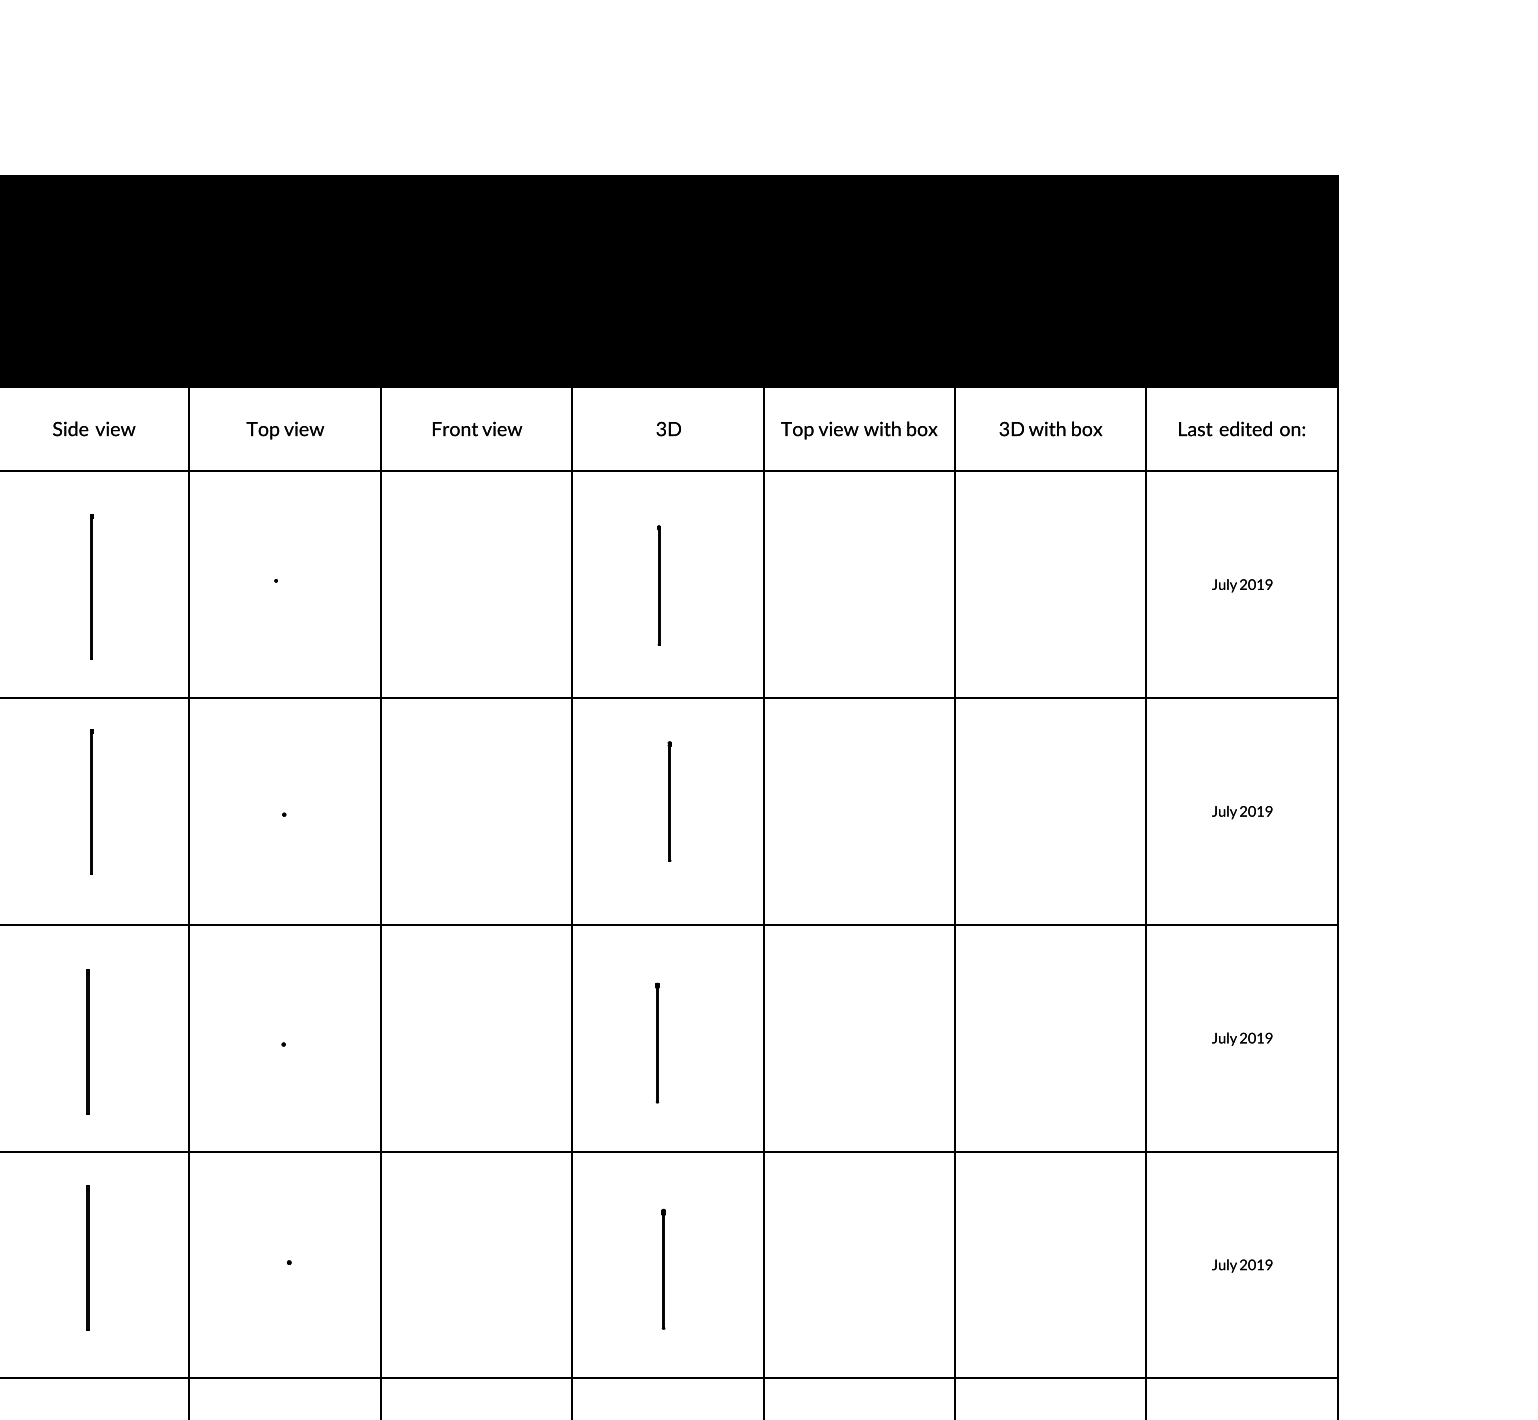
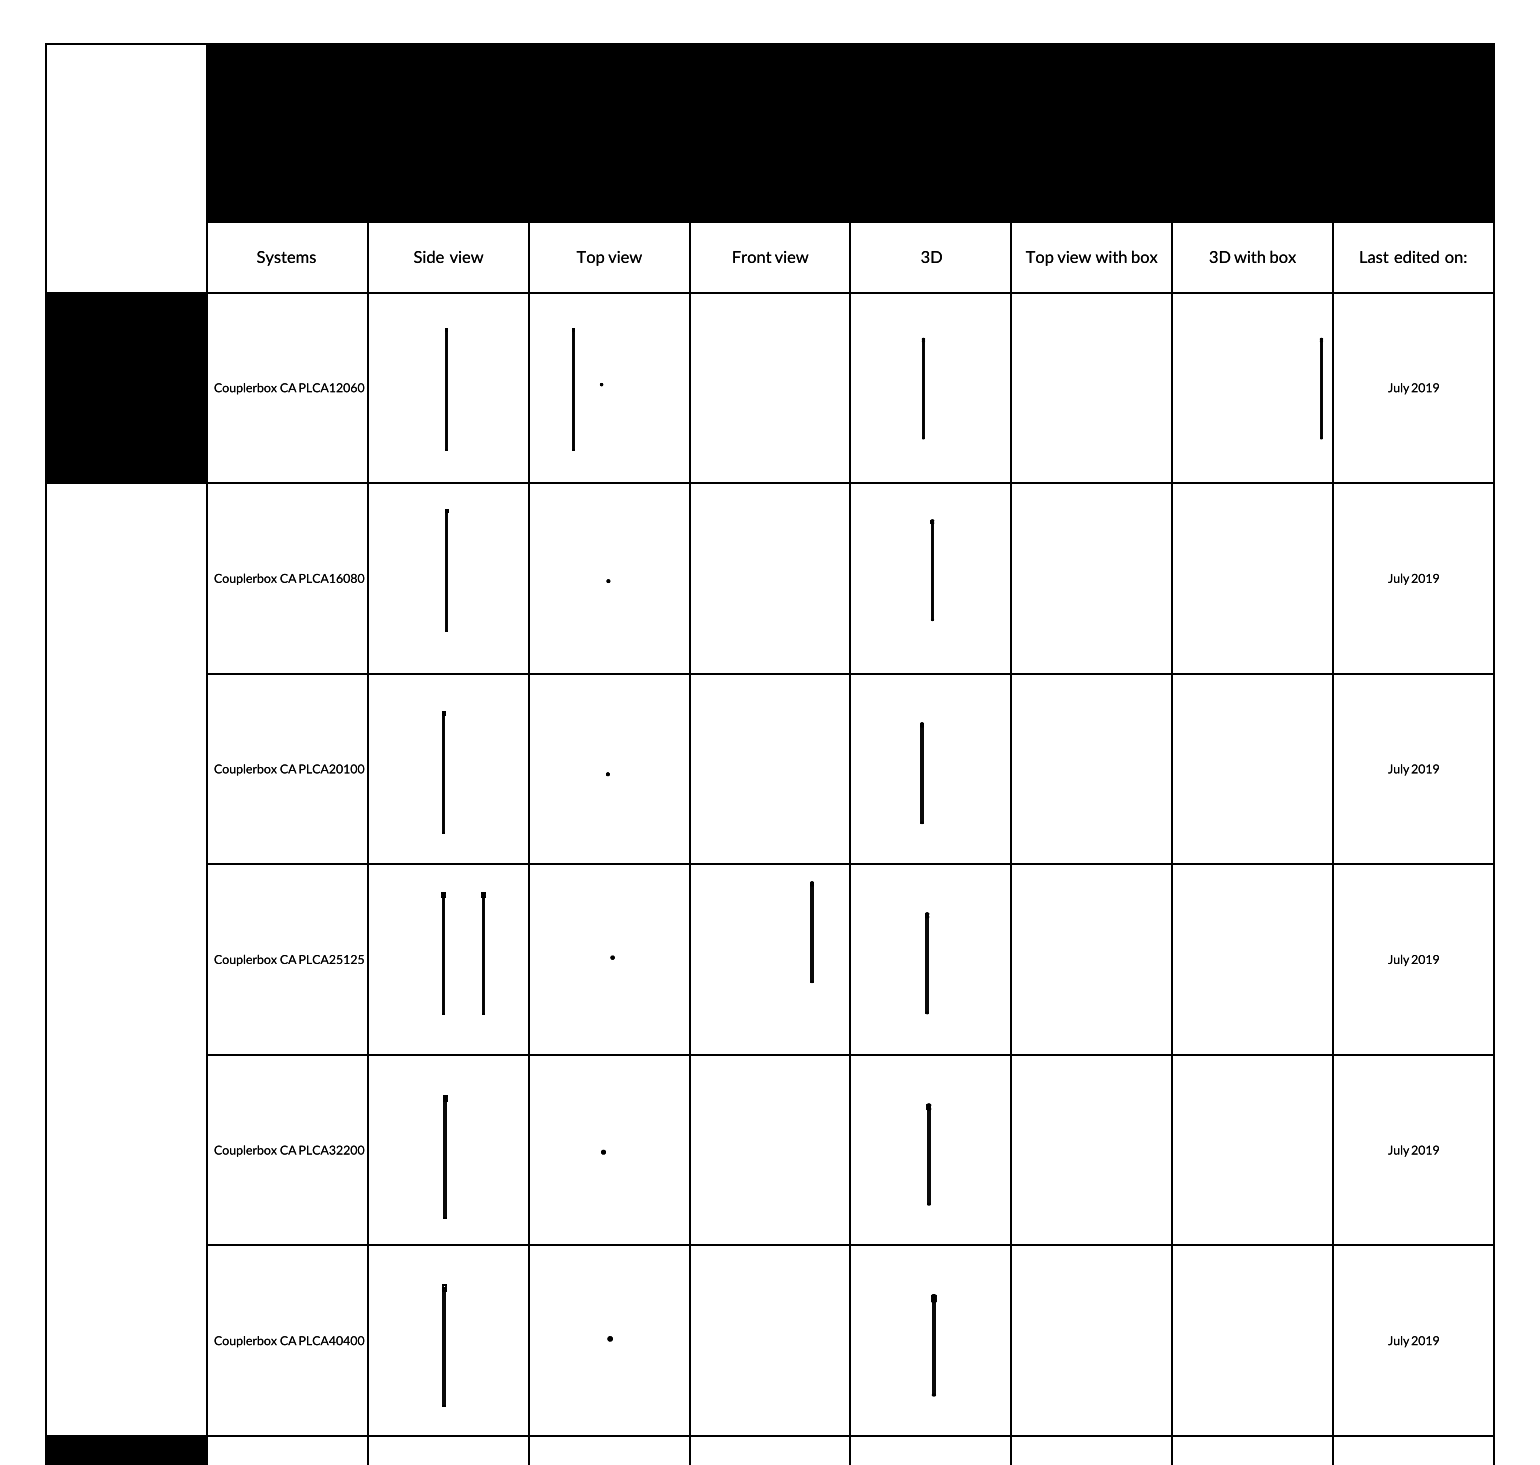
line: (1131, 585) -> (1320, 388), added
line: (242, 586) -> (573, 389), added
line: (525, 1231) -> (811, 931), added
line: (135, 1257) -> (483, 953), added

